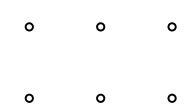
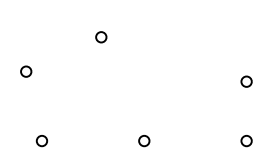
circle: (28, 26) -> (25, 71), moved
circle: (100, 26) -> (101, 36), moved
circle: (171, 26) -> (245, 81), moved

